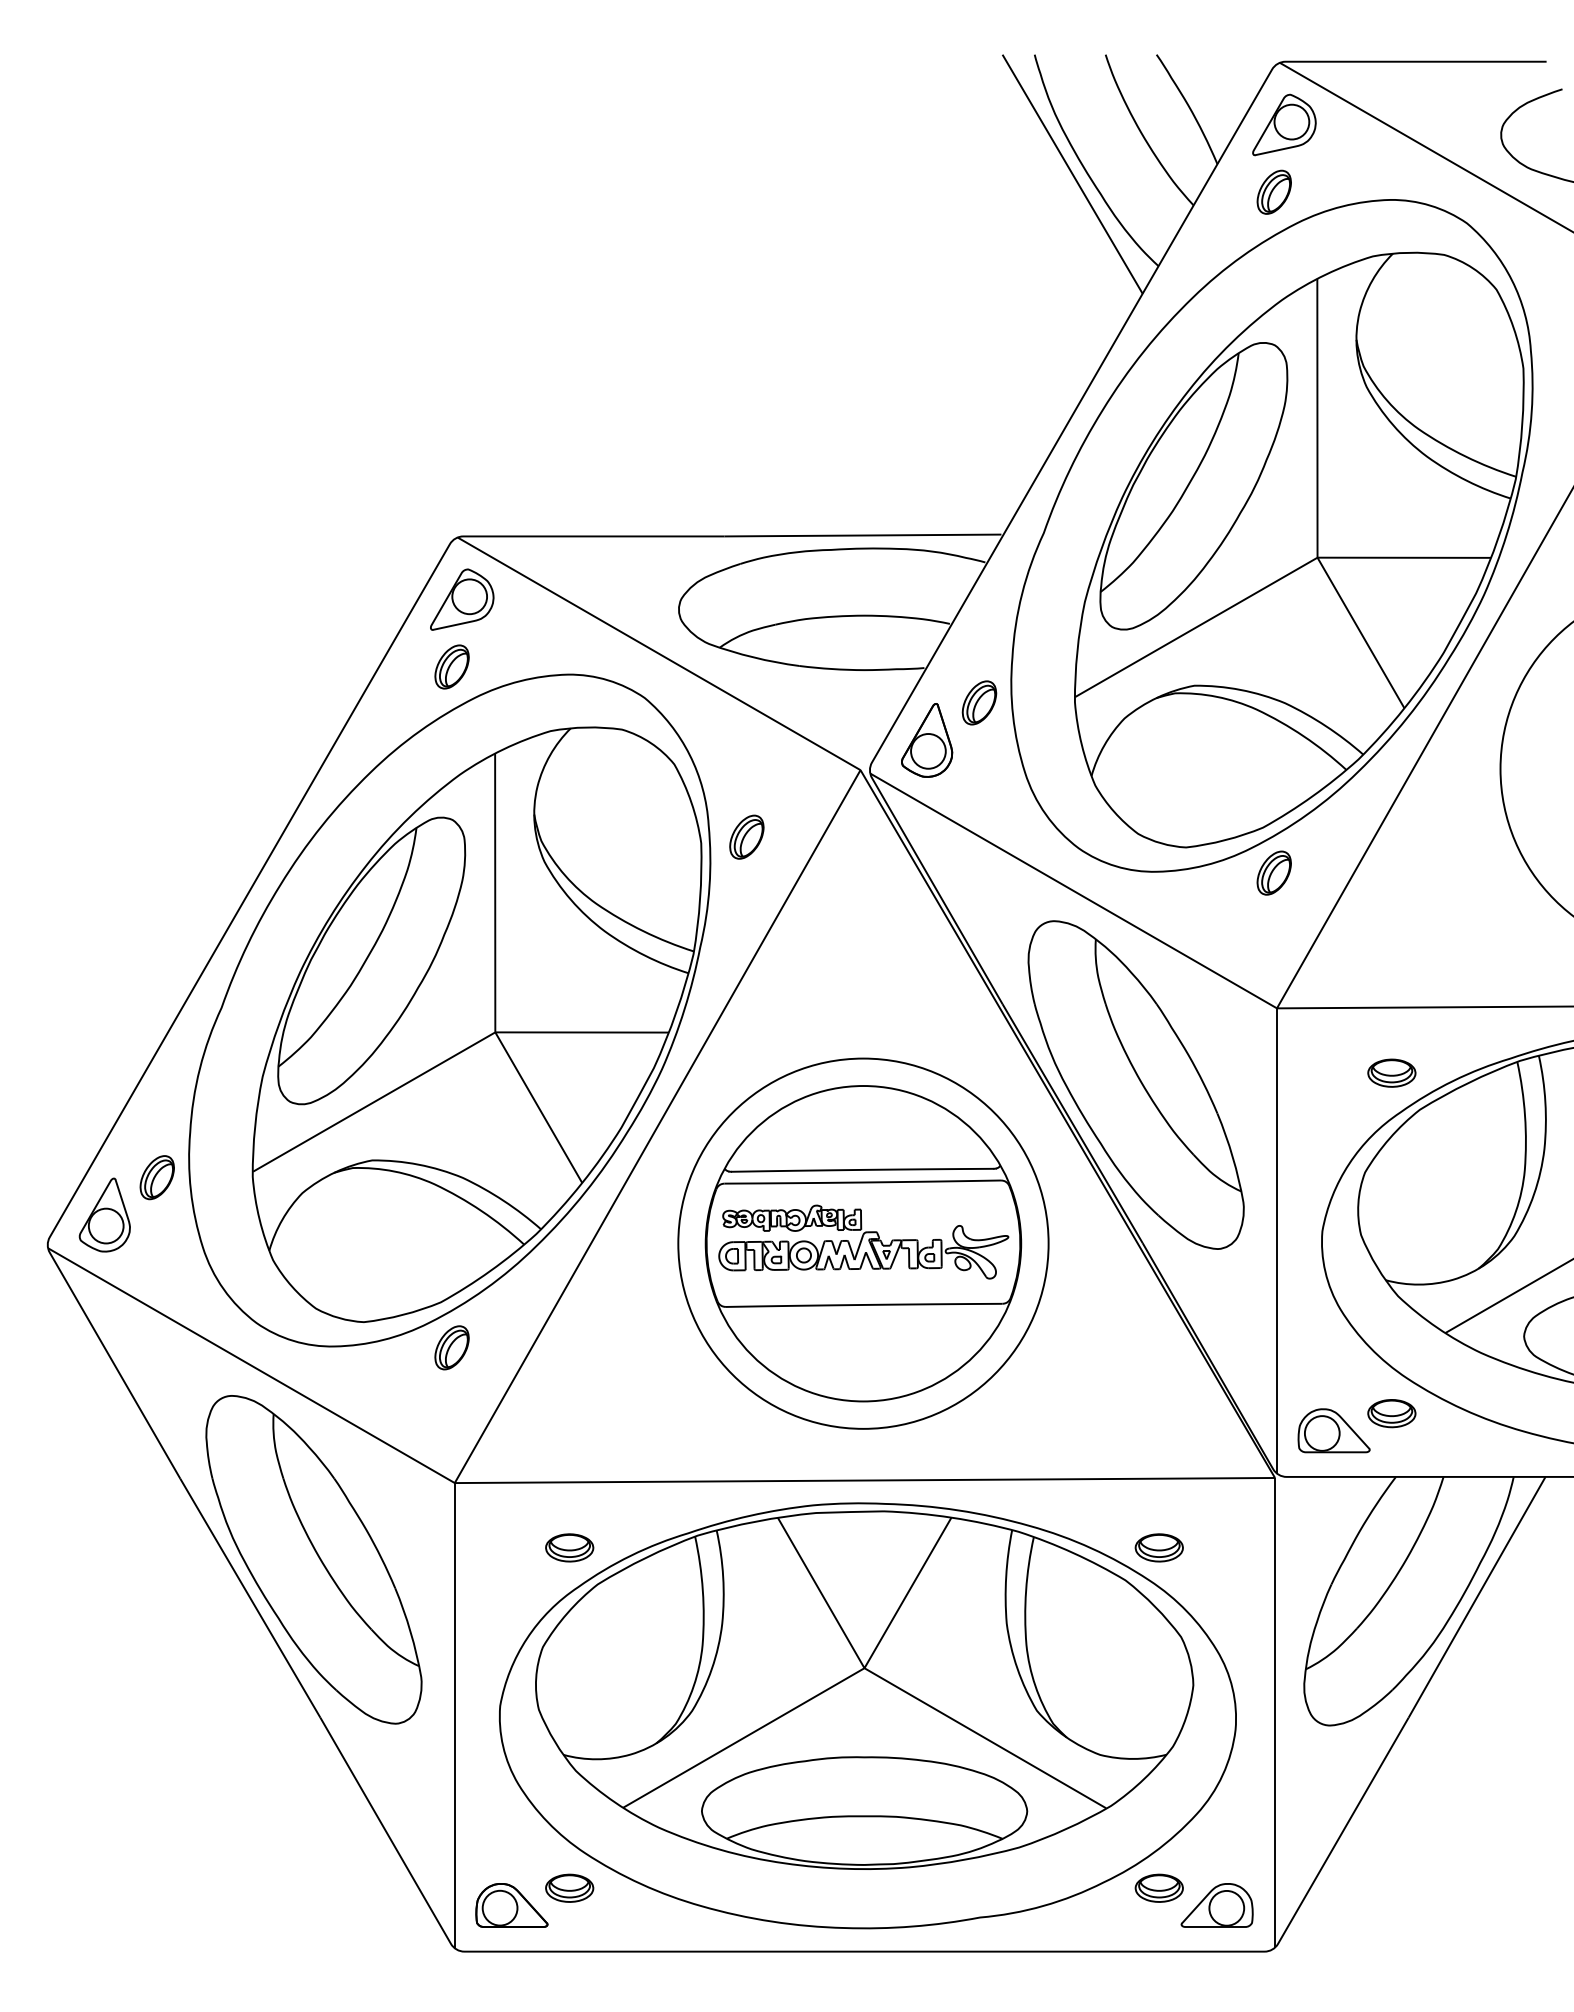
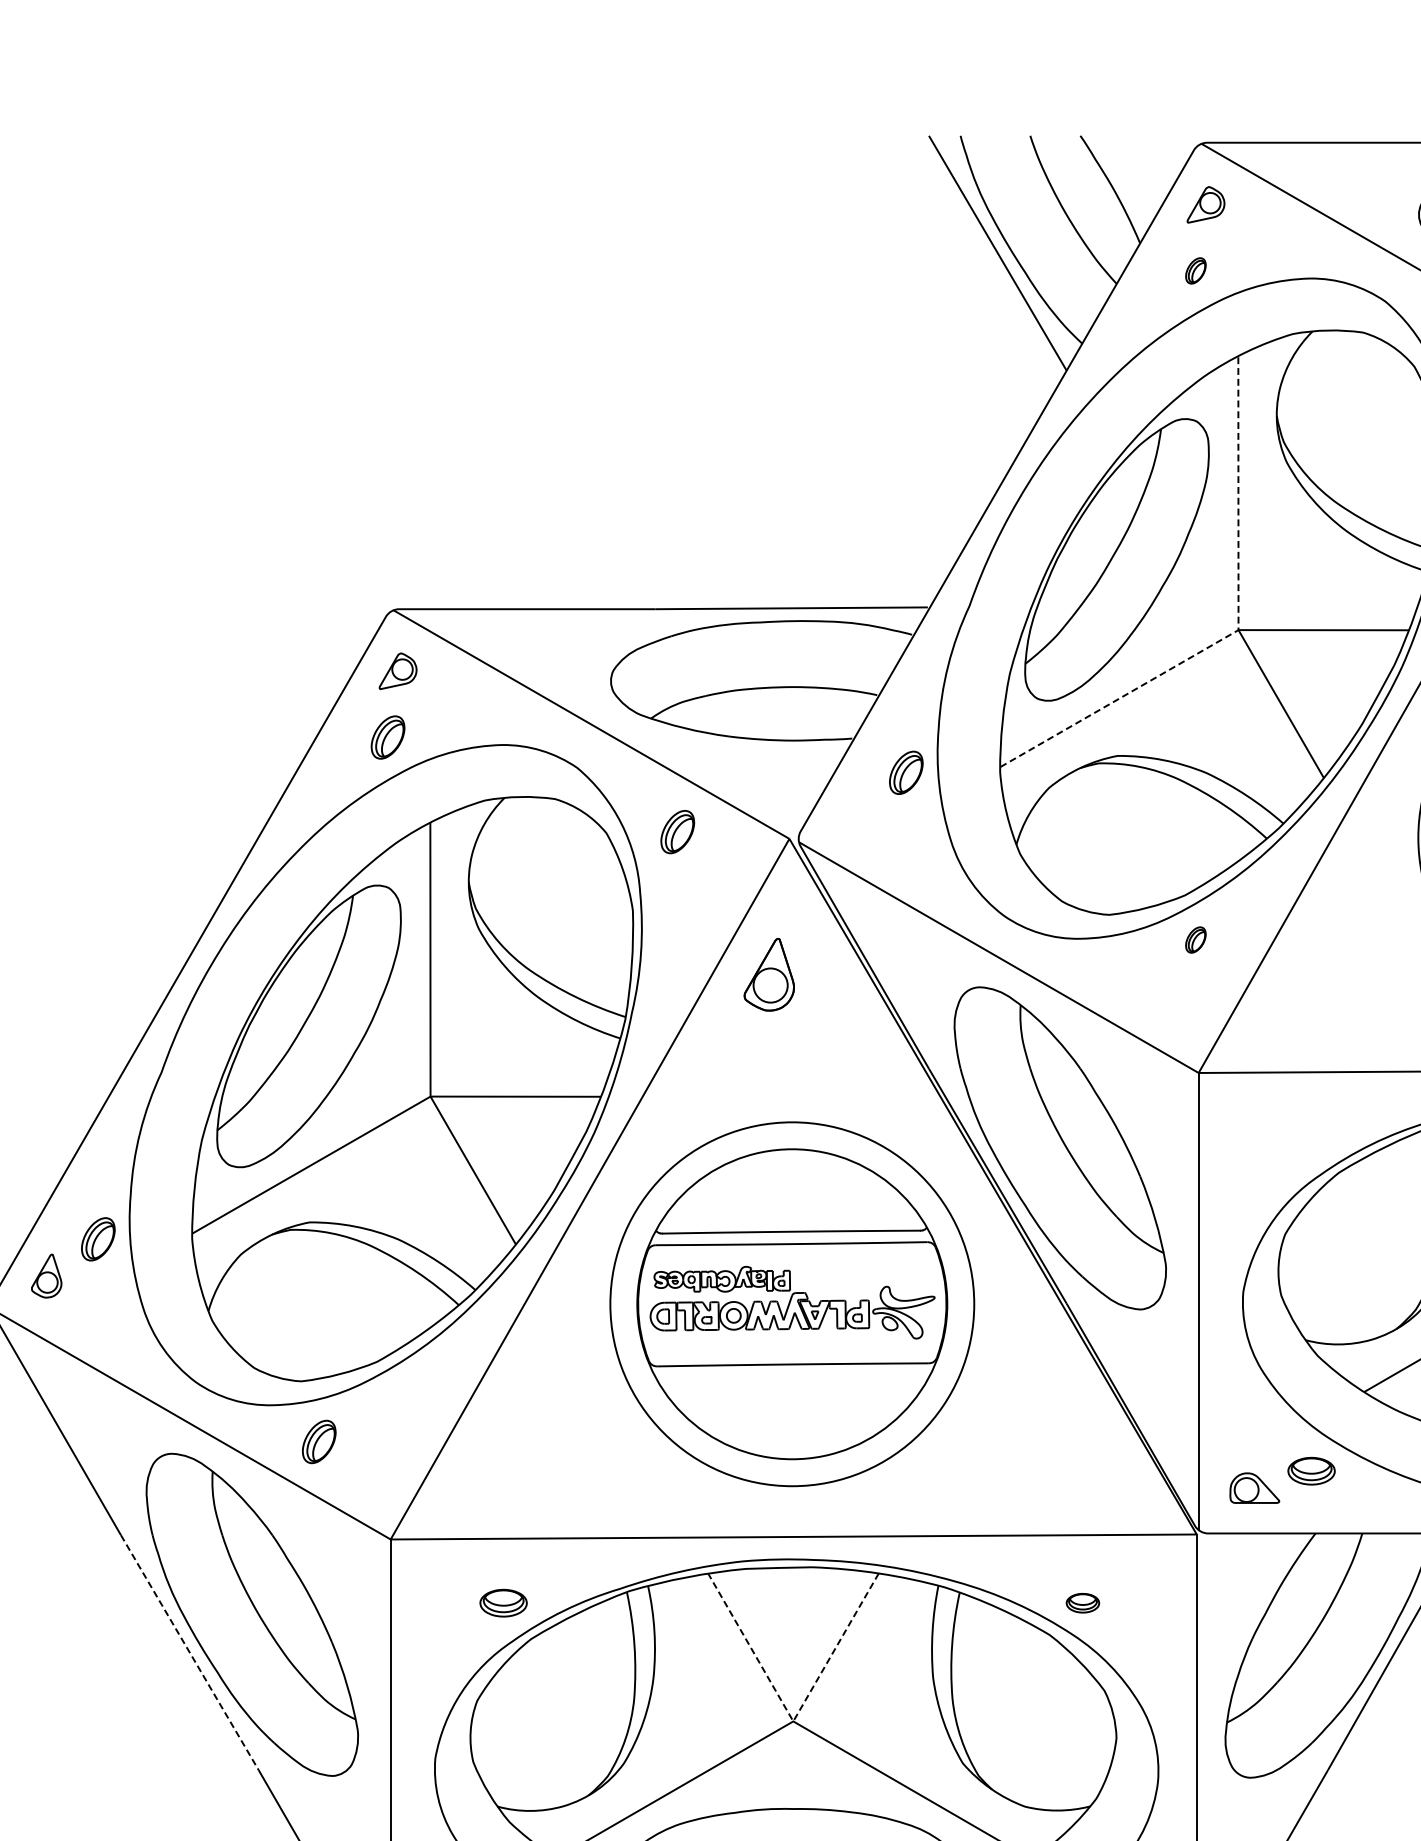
part: (1284, 124) -> (1206, 204), size x0.6
part: (1273, 191) -> (1195, 270), size x0.6
line: (1317, 557) -> (1238, 629), solid -> dashed
part: (462, 599) -> (398, 671), size x0.6
part: (927, 740) -> (769, 974), moved
part: (746, 836) -> (677, 831), moved
part: (1273, 872) -> (1195, 939), size x0.6
part: (1391, 1072) -> (1311, 1136), removed
part: (104, 1214) -> (46, 1275), size x0.6
part: (451, 1347) -> (318, 1441), moved
part: (1333, 1430) -> (1254, 1487), size x0.7
part: (1158, 1547) -> (1082, 1602), size x0.7
line: (250, 1598) -> (189, 1652), solid -> dashed
line: (864, 1668) -> (793, 1721), solid -> dashed

